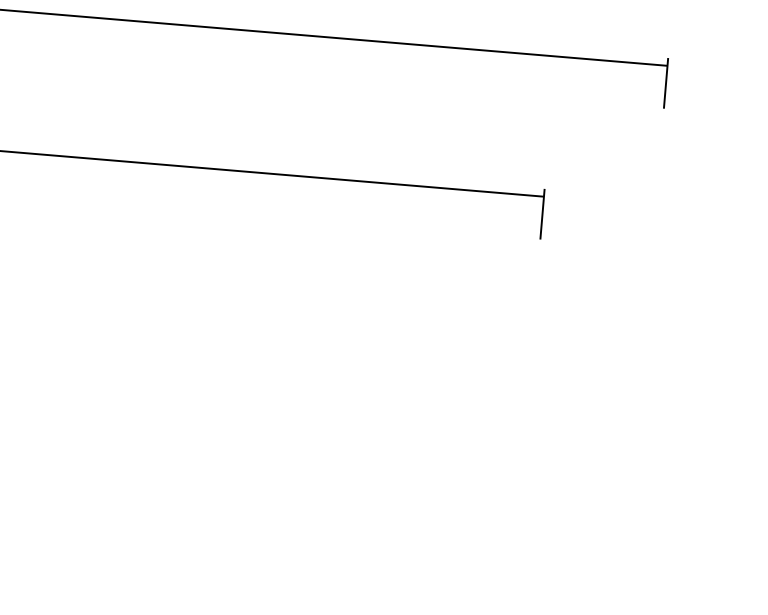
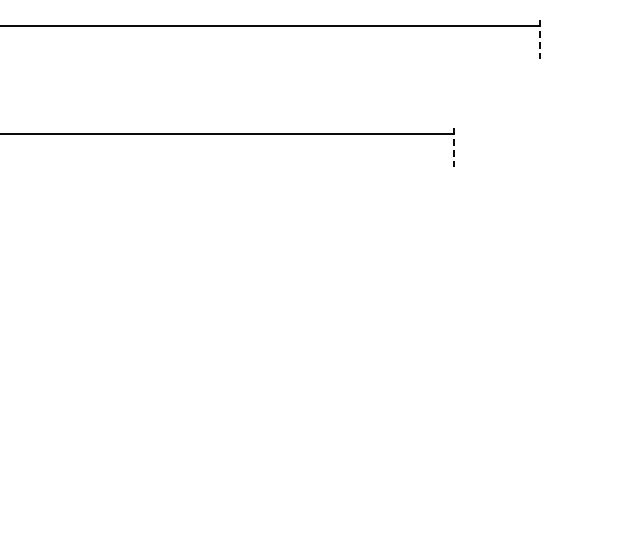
line: (665, 83) -> (539, 39), solid -> dashed
line: (542, 214) -> (453, 147), solid -> dashed

